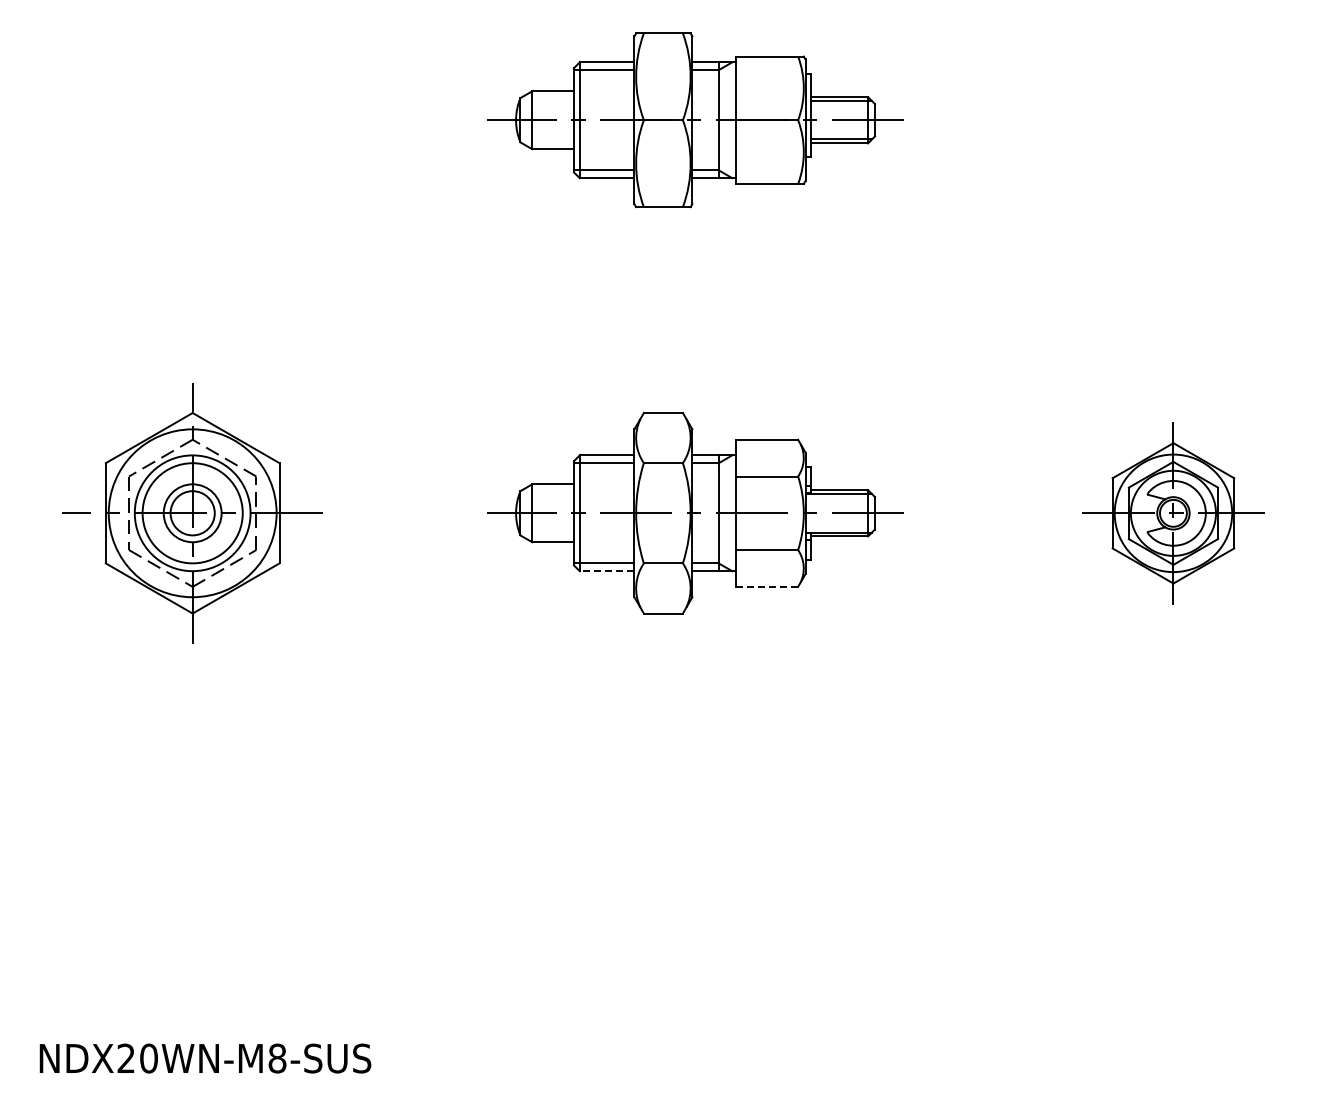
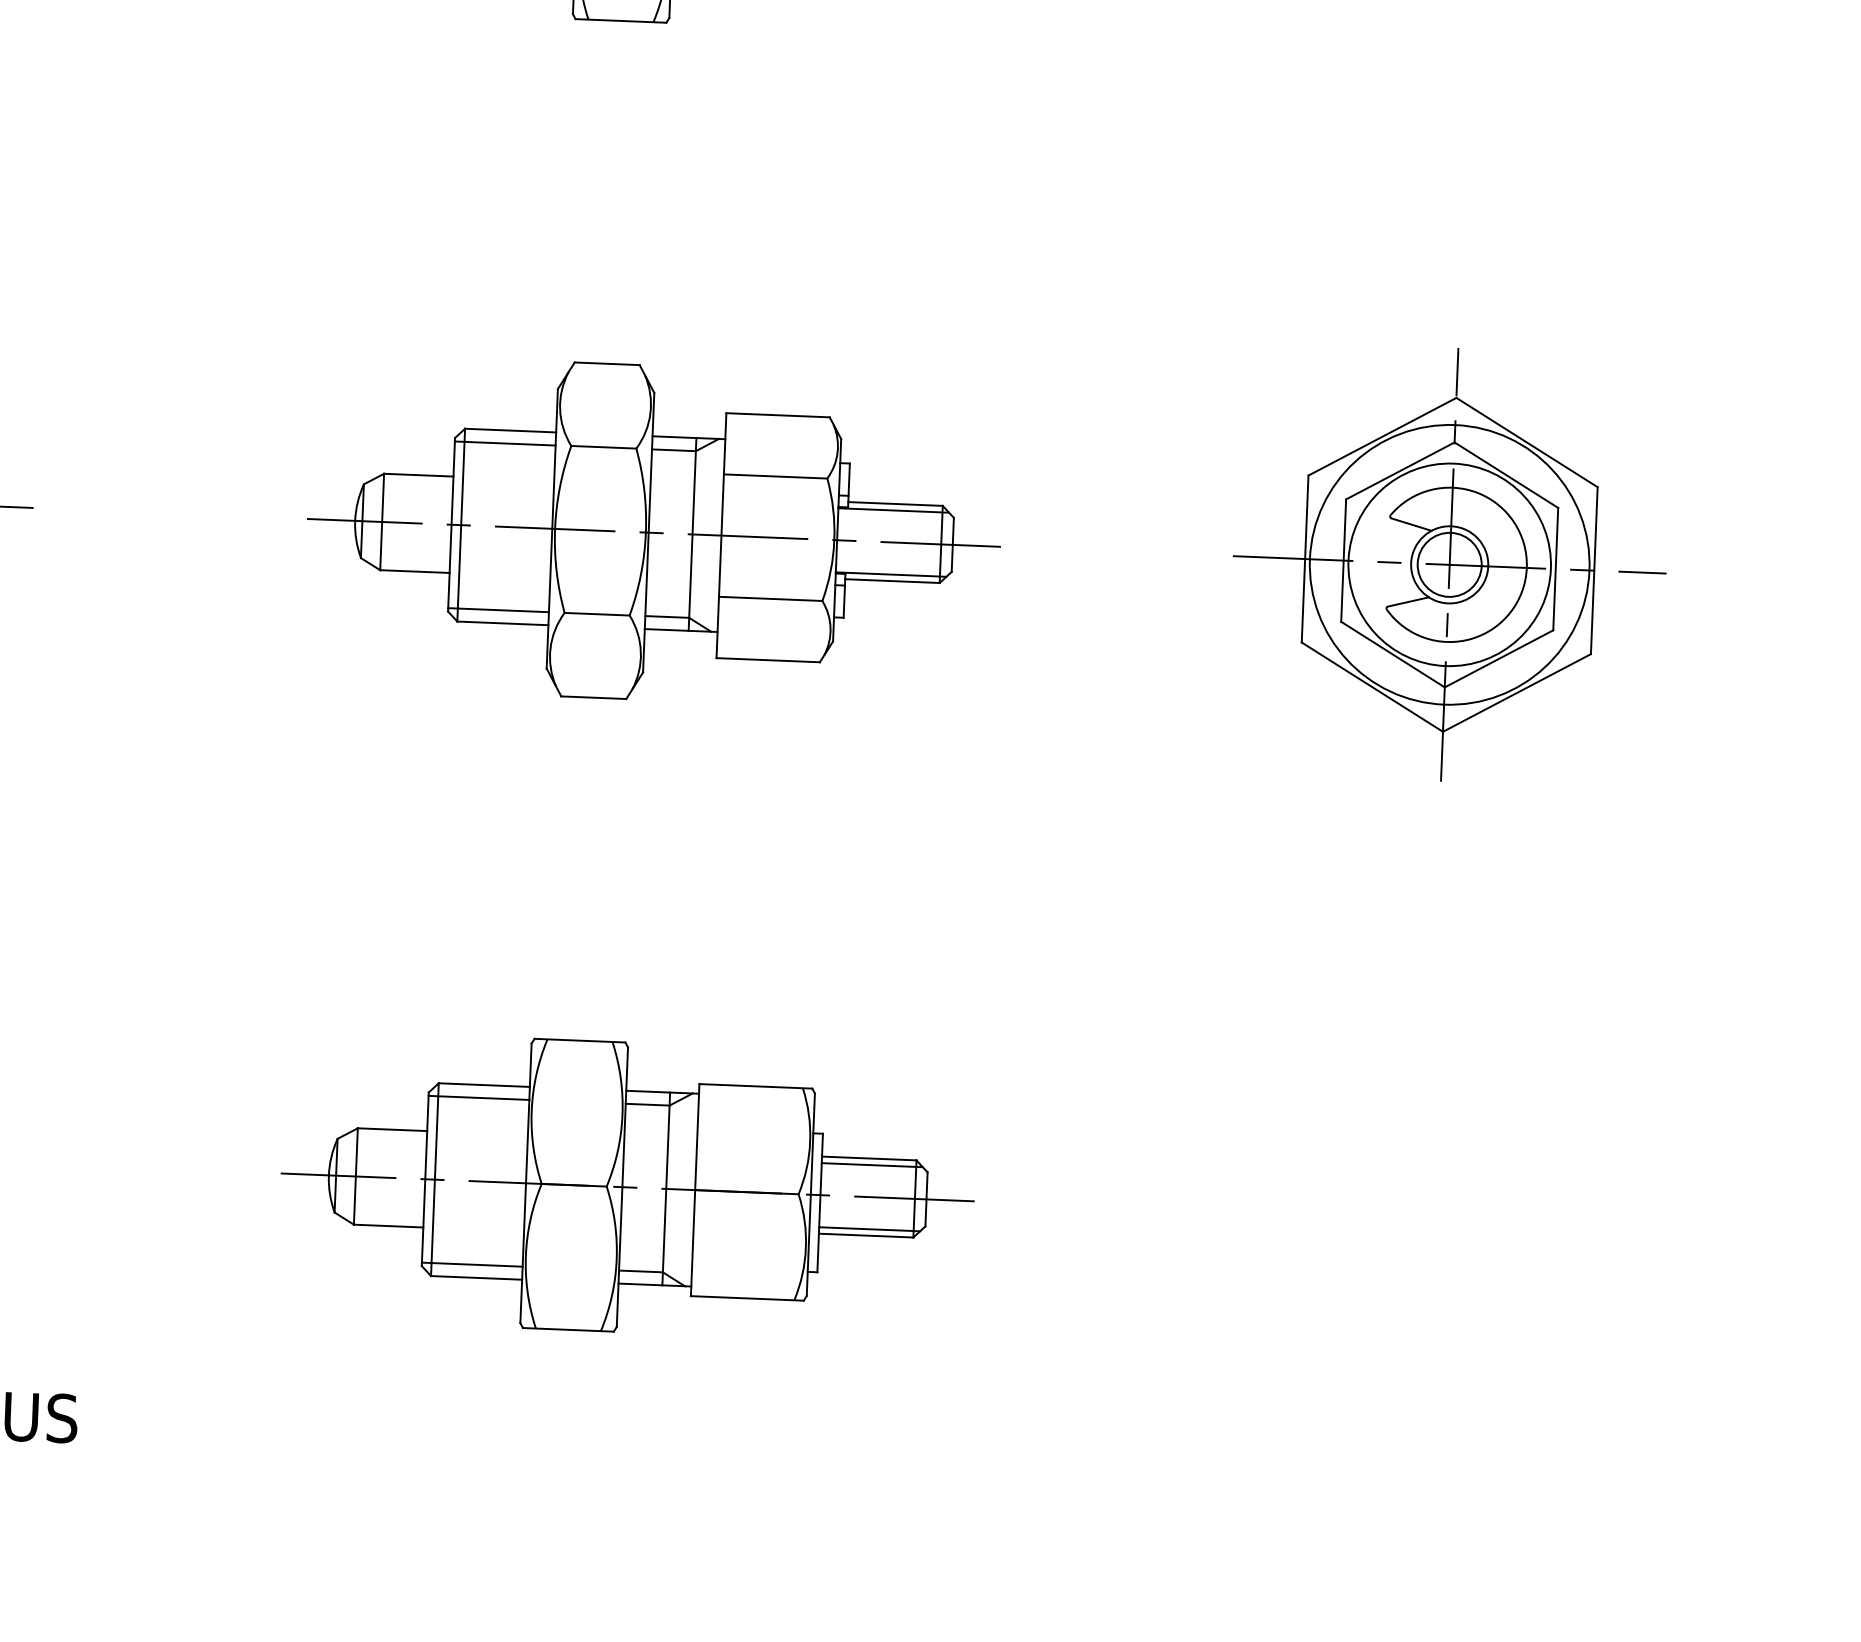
part: (1173, 513) -> (1449, 565), size x1.43
line: (606, 571) -> (501, 623), dashed -> solid
line: (766, 586) -> (767, 659), dashed -> solid
part: (695, 906) -> (627, 1187), added

